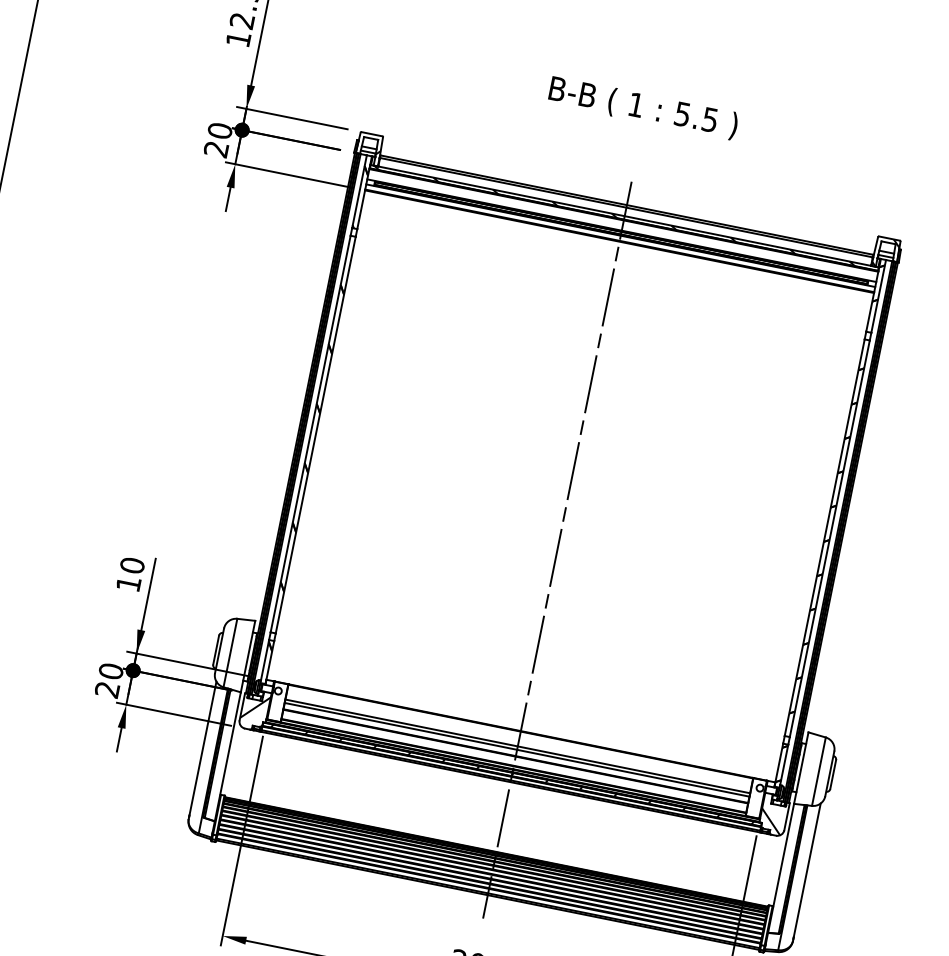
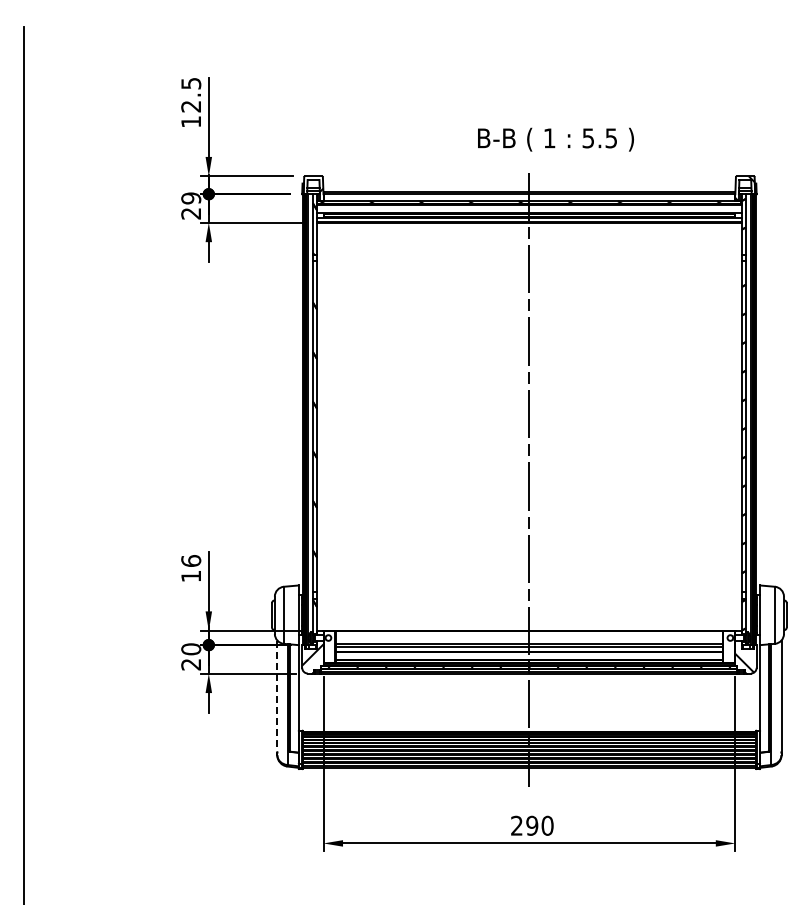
text: (642, 107) -> (555, 139), moved
text: (220, 131) -> (191, 198), 20 -> 29
text: (132, 566) -> (191, 561), 10 -> 16
line: (203, 748) -> (277, 696), solid -> dashed

